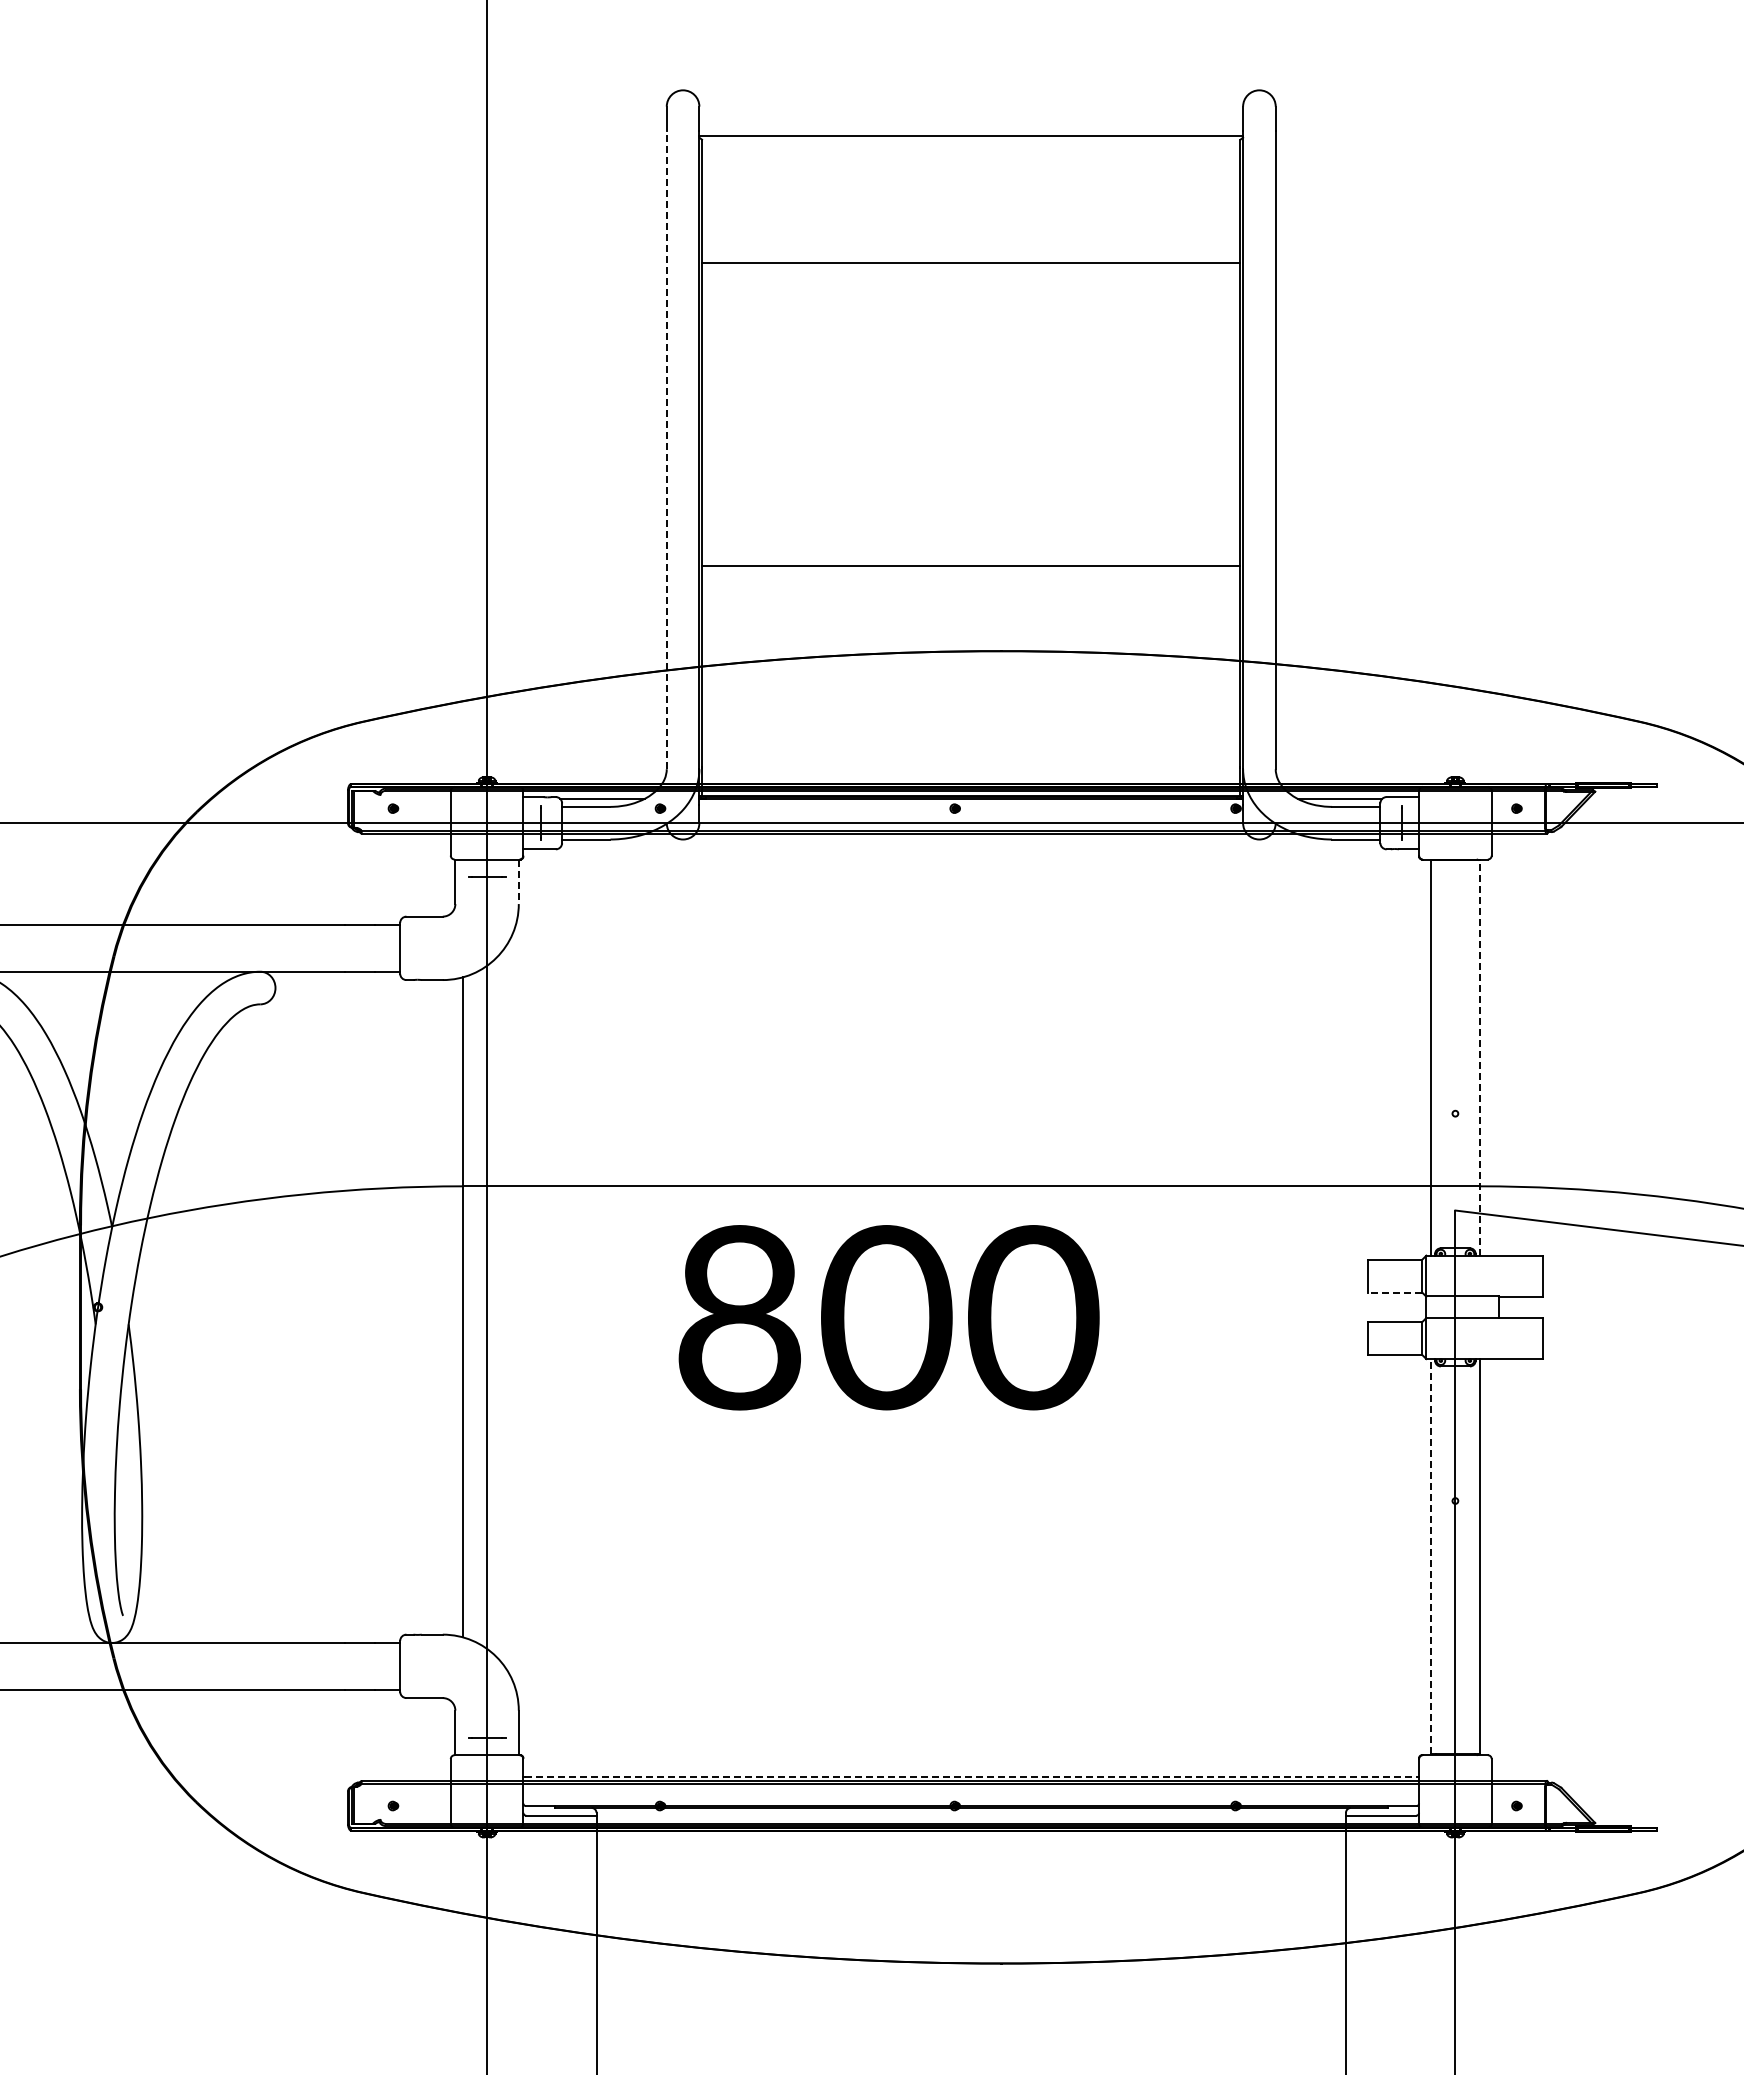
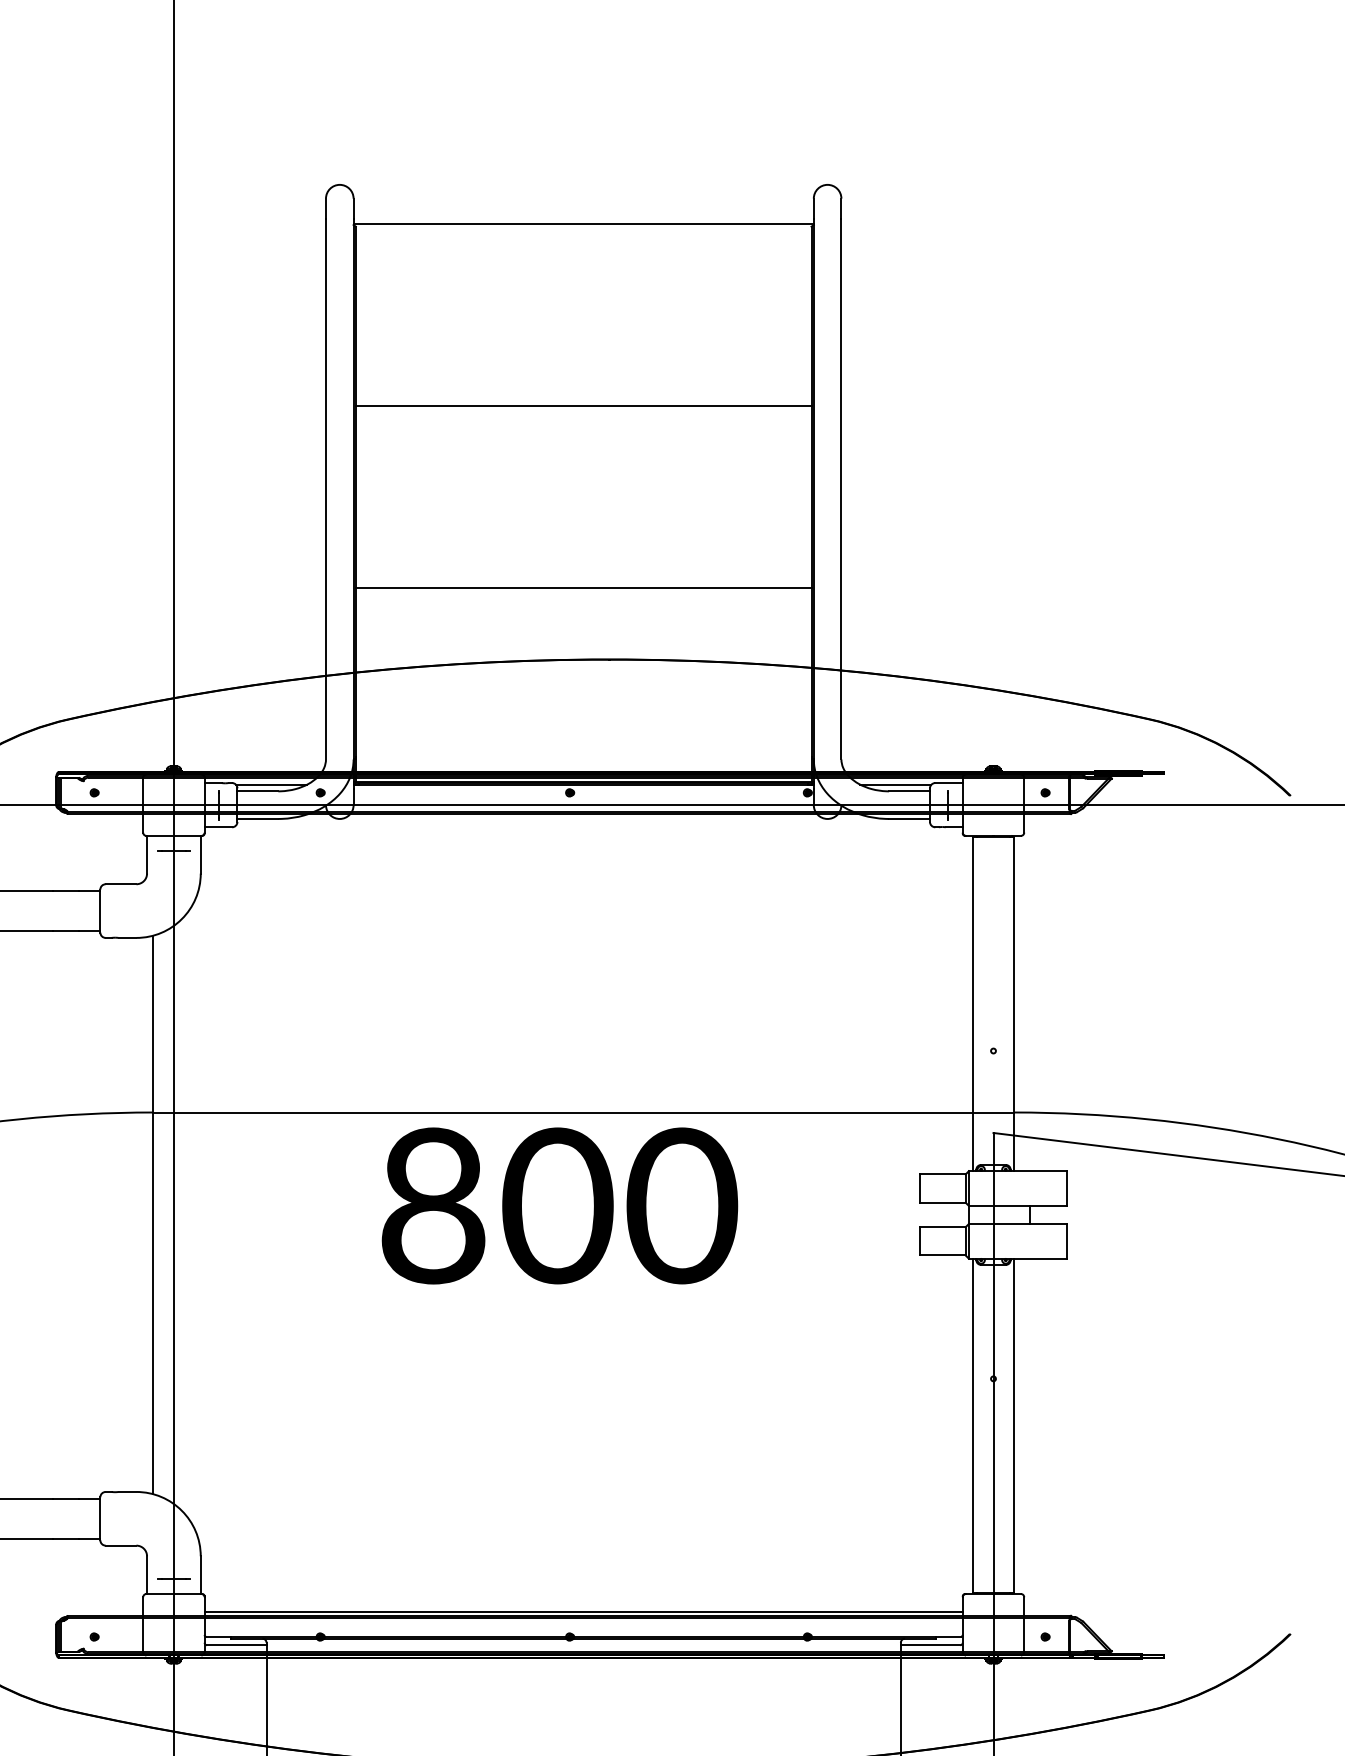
line: (971, 263) -> (583, 405), moved
line: (666, 449) -> (325, 488), dashed -> solid
line: (518, 882) -> (200, 855), dashed -> solid
line: (1479, 1058) -> (1013, 1004), dashed -> solid
line: (1394, 1292) -> (941, 1202), dashed -> solid
text: (888, 1317) -> (559, 1205), moved
line: (1431, 1556) -> (973, 1425), dashed -> solid
line: (971, 1776) -> (583, 1612), dashed -> solid

